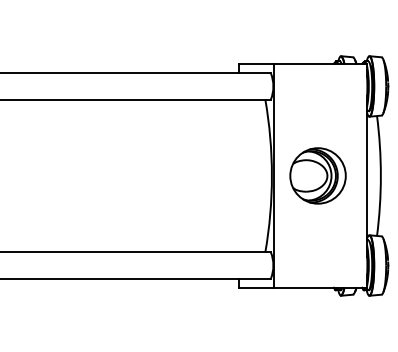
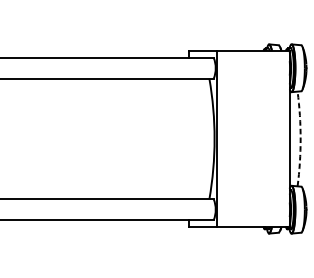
part: (317, 175) -> (250, 138), removed
arc: (380, 175) -> (300, 138), solid -> dashed

